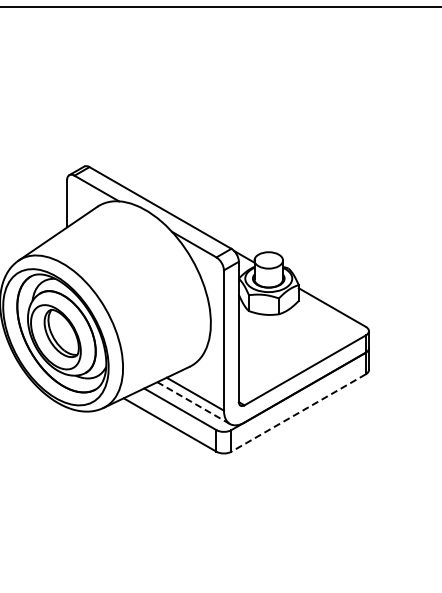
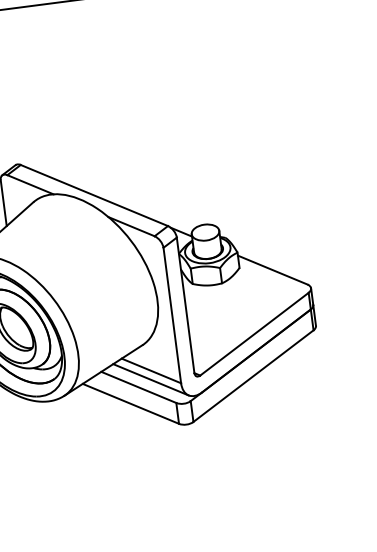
line: (193, 403) -> (150, 380), dashed -> solid
line: (298, 413) -> (253, 376), dashed -> solid

